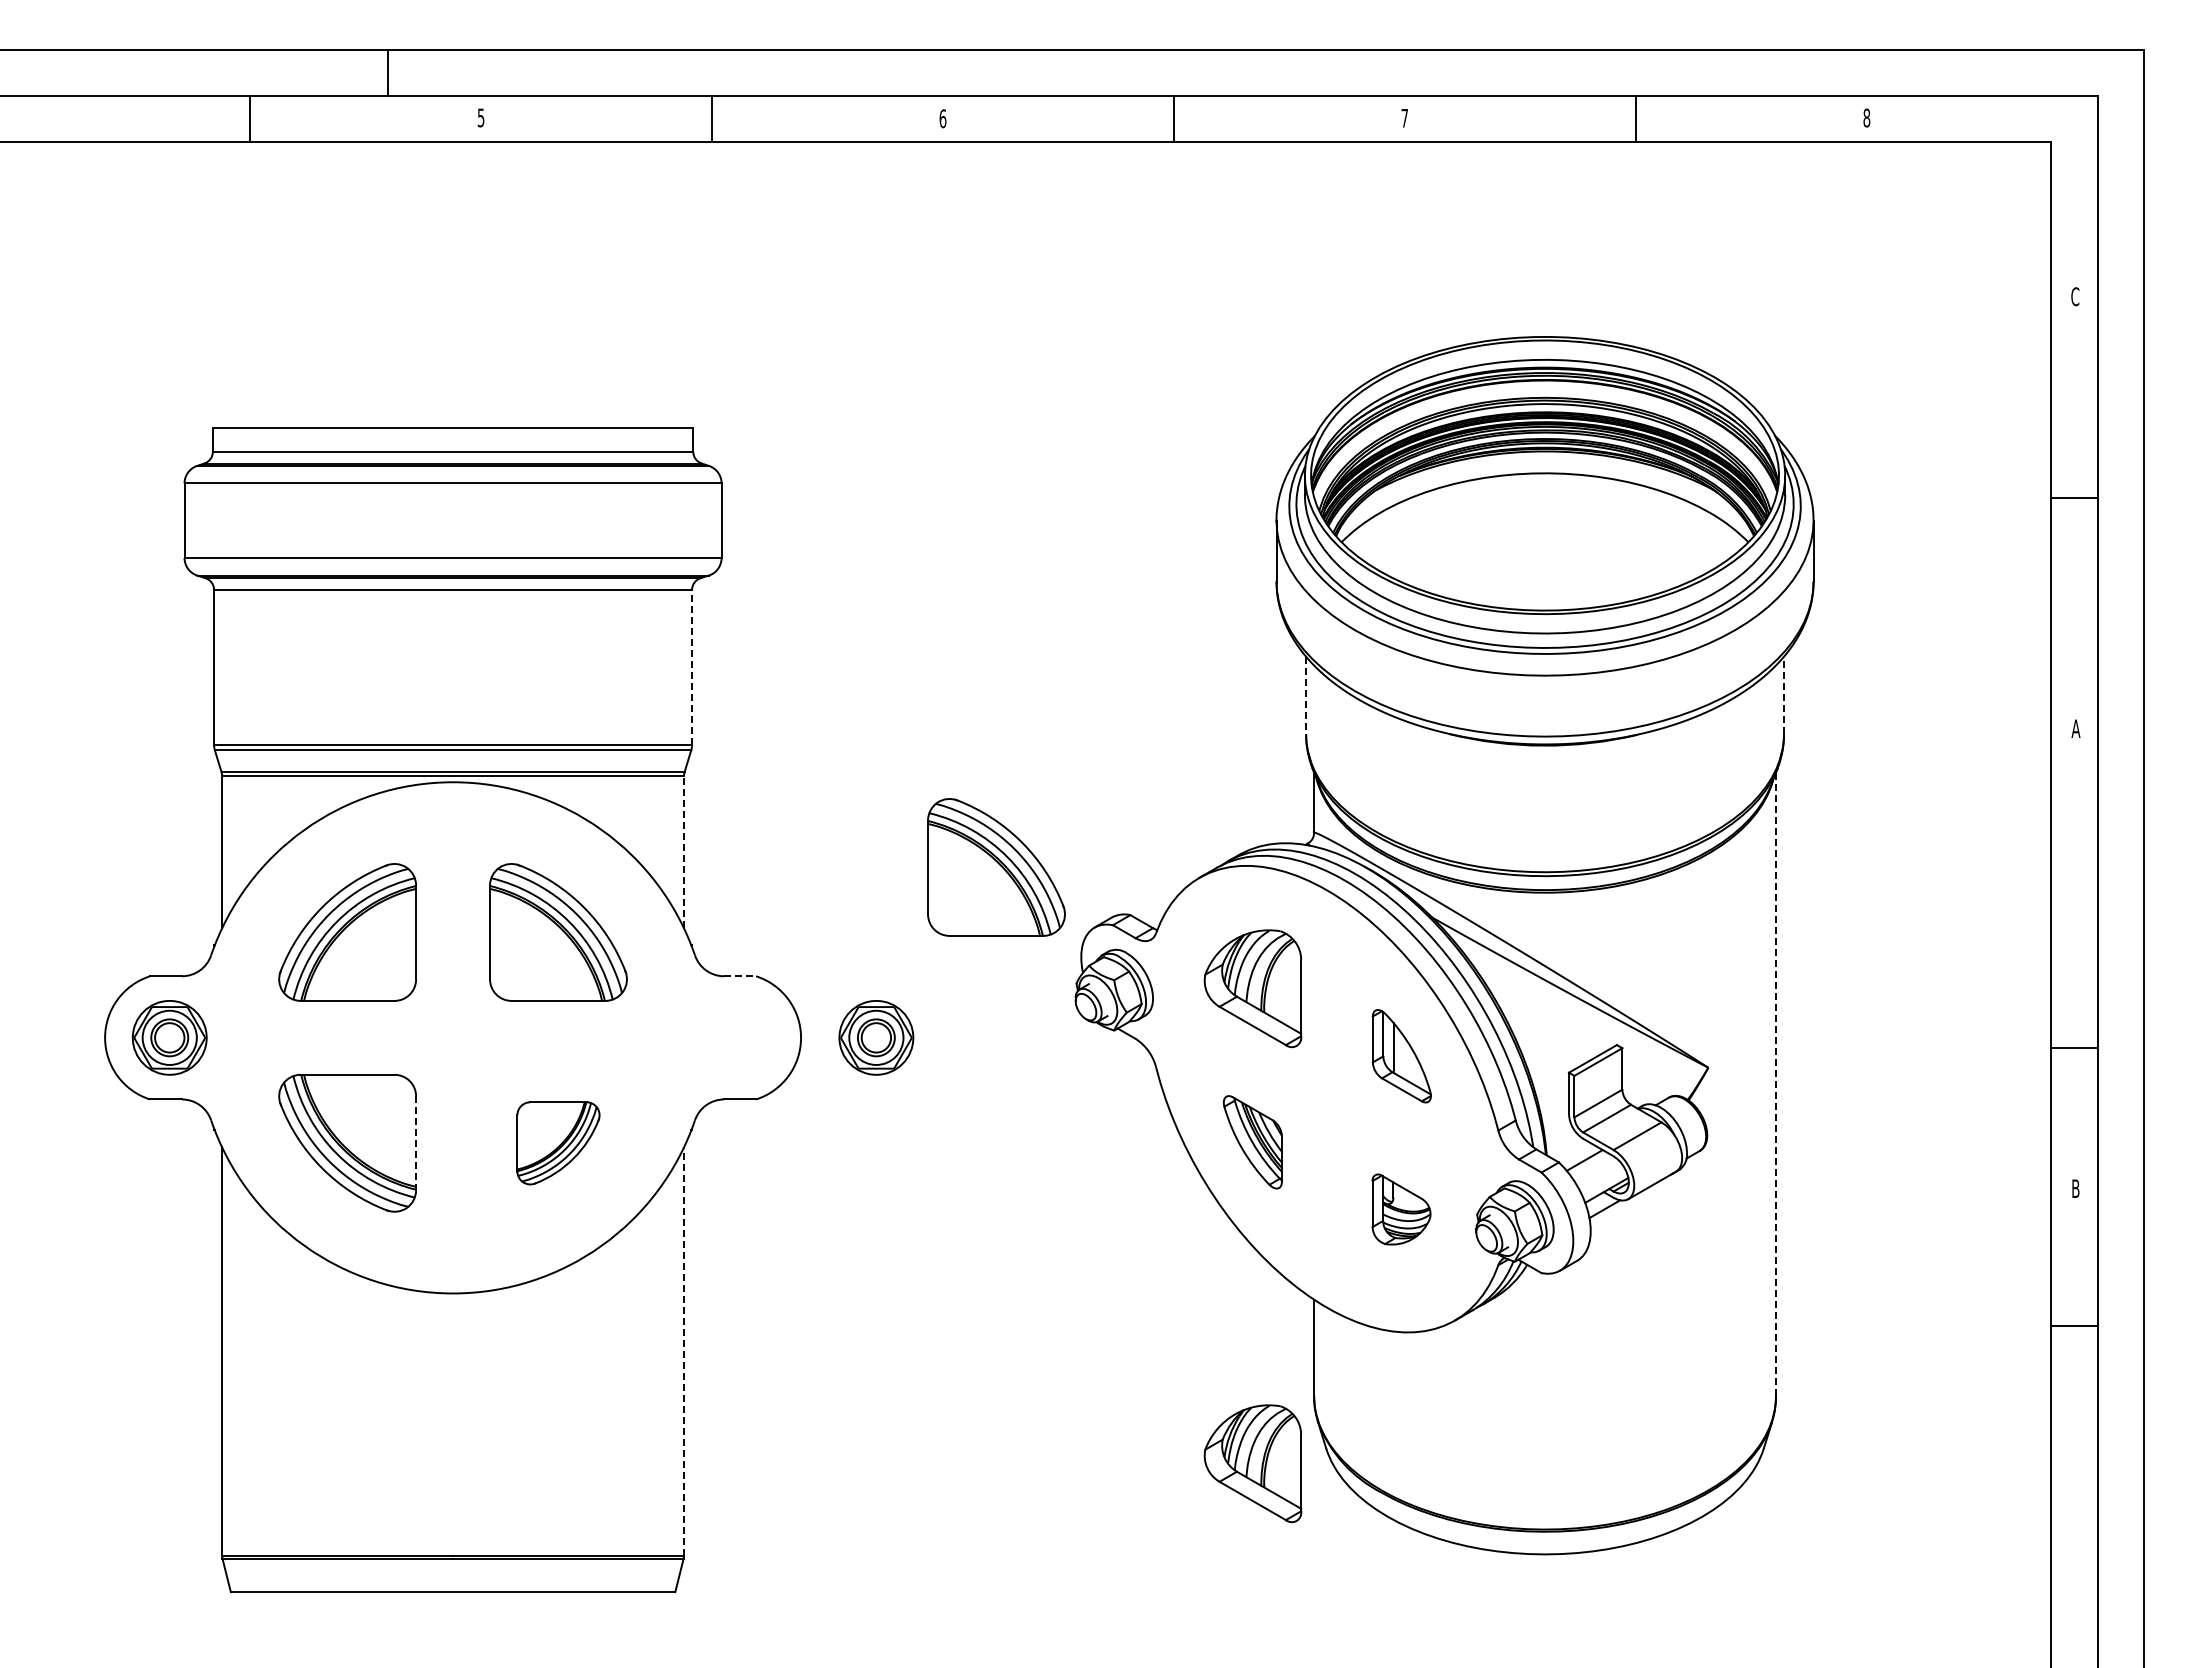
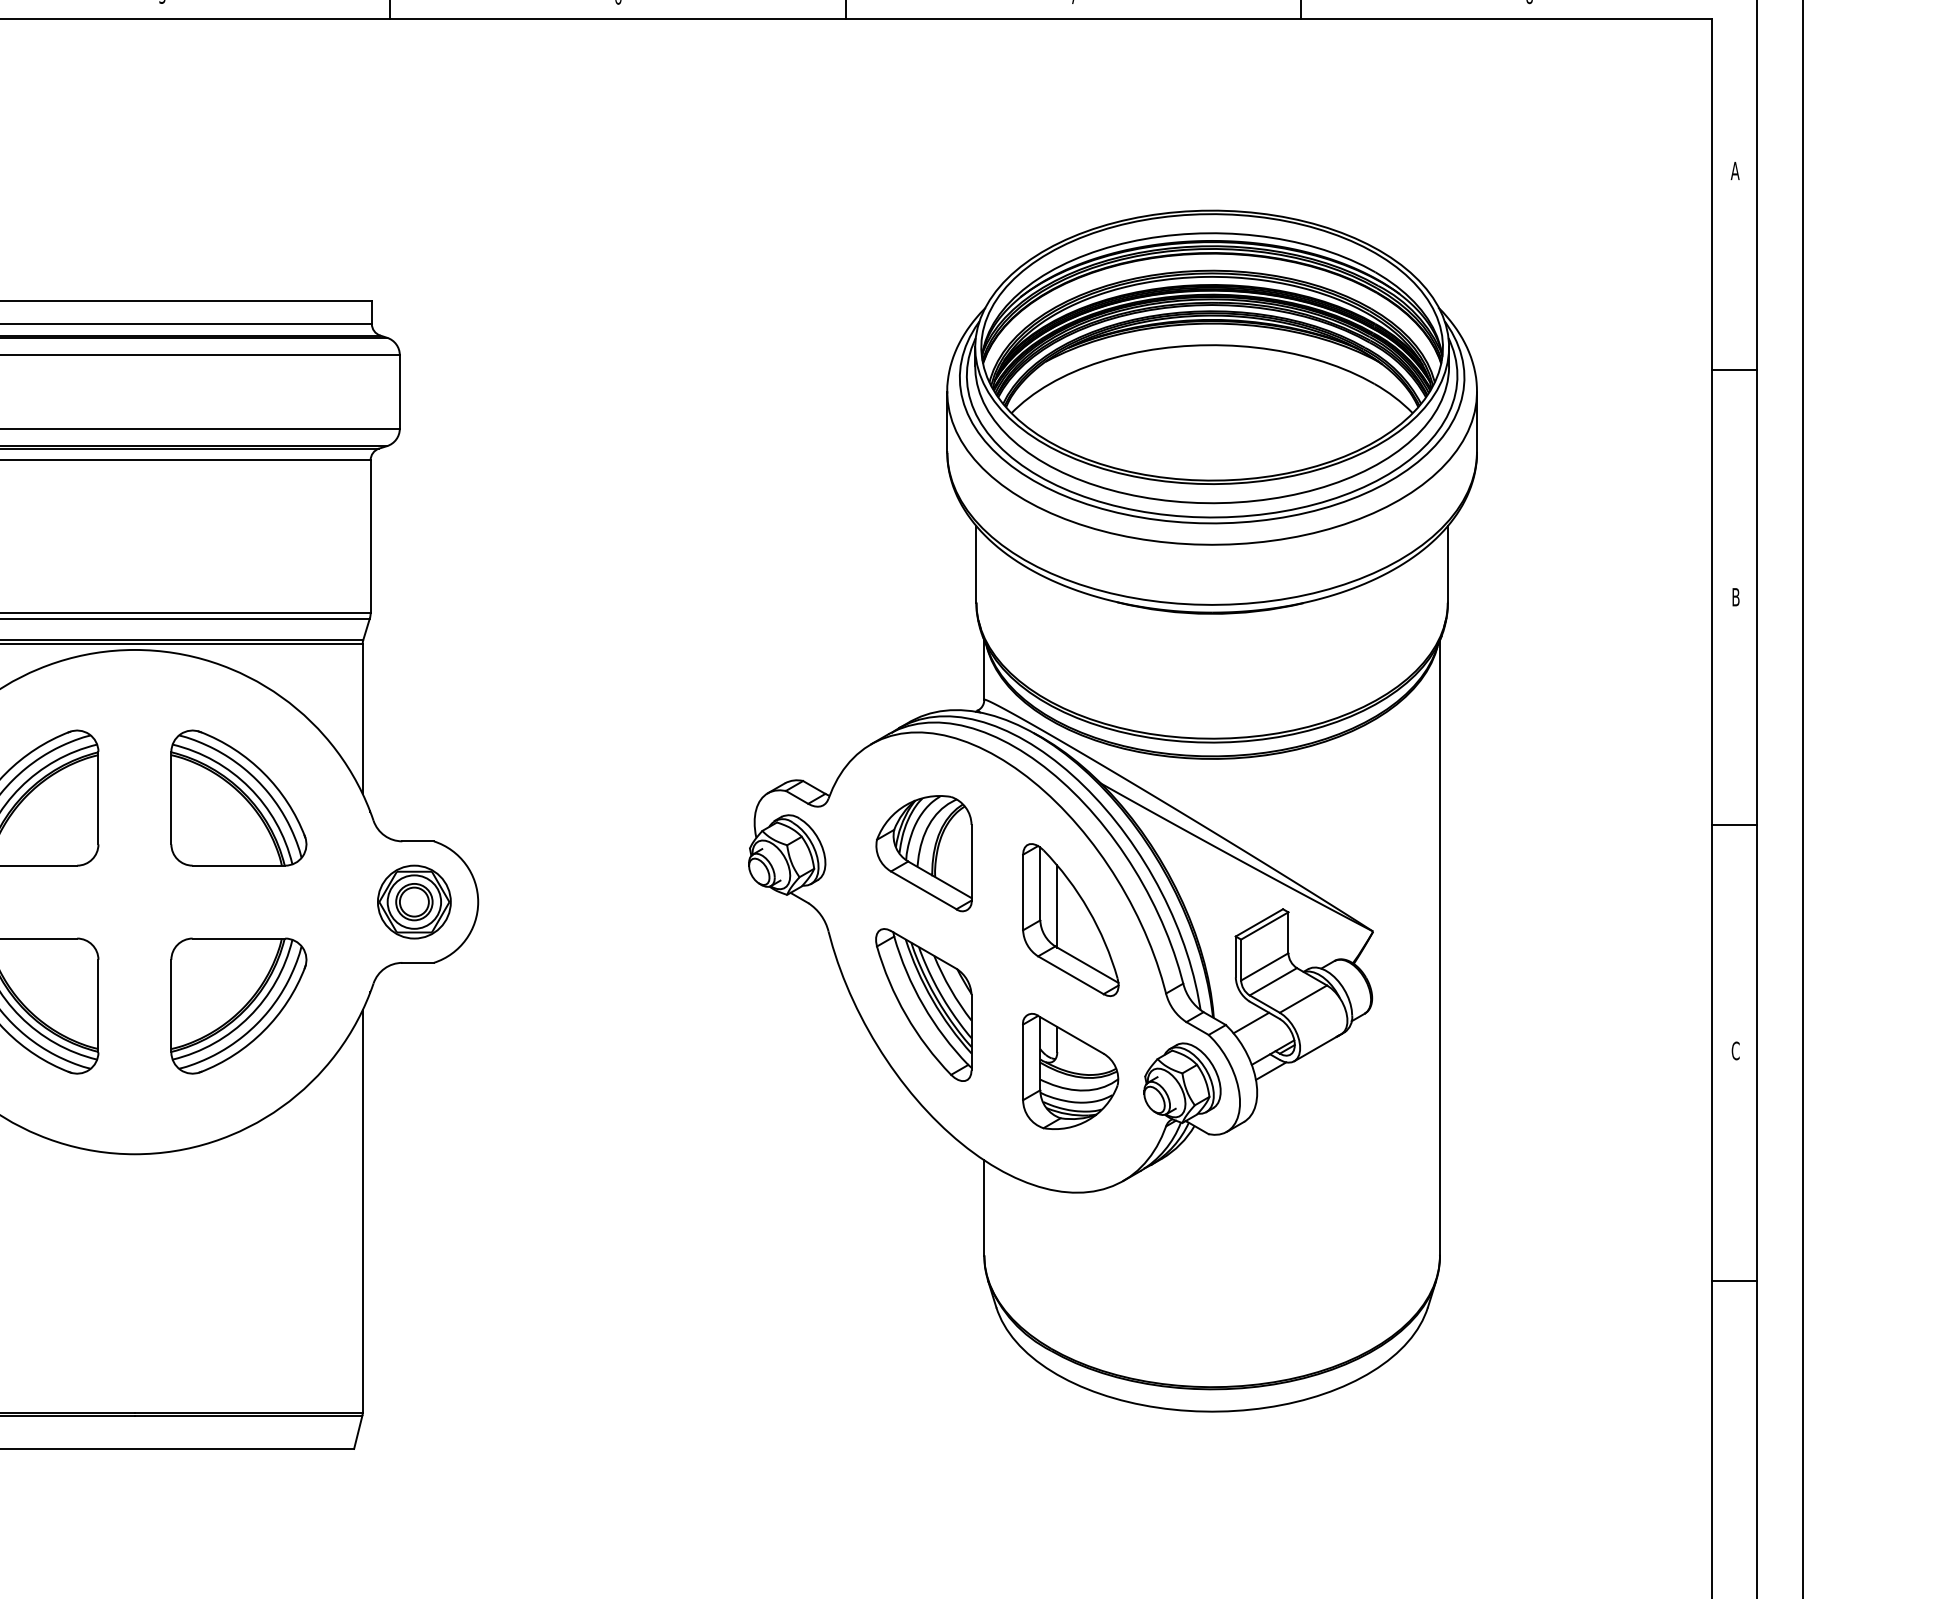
text: (2074, 296) -> (1734, 170), C -> A
line: (692, 667) -> (371, 536), dashed -> solid
line: (1306, 695) -> (976, 564), dashed -> solid
line: (1784, 695) -> (1448, 564), dashed -> solid
text: (2075, 728) -> (1735, 596), A -> B
line: (684, 851) -> (363, 718), dashed -> solid
part: (996, 867) -> (671, 734), removed
line: (740, 976) -> (418, 841), dashed -> solid
part: (876, 1037) -> (414, 901), moved
line: (2074, 1047) -> (1734, 824), moved
part: (1401, 1056) -> (1070, 920), size x1.67
line: (1776, 1084) -> (1440, 948), dashed -> solid
part: (1252, 1142) -> (923, 1005), size x1.67
line: (416, 1143) -> (98, 1006), dashed -> solid
part: (558, 1143) -> (238, 1006), size x1.67
text: (2075, 1188) -> (1735, 1050), B -> C
part: (1401, 1209) -> (1070, 1071), size x1.67
line: (2074, 1325) -> (1734, 1280), moved
line: (684, 1350) -> (363, 1210), dashed -> solid
part: (1252, 1463) -> (923, 1321), removed

